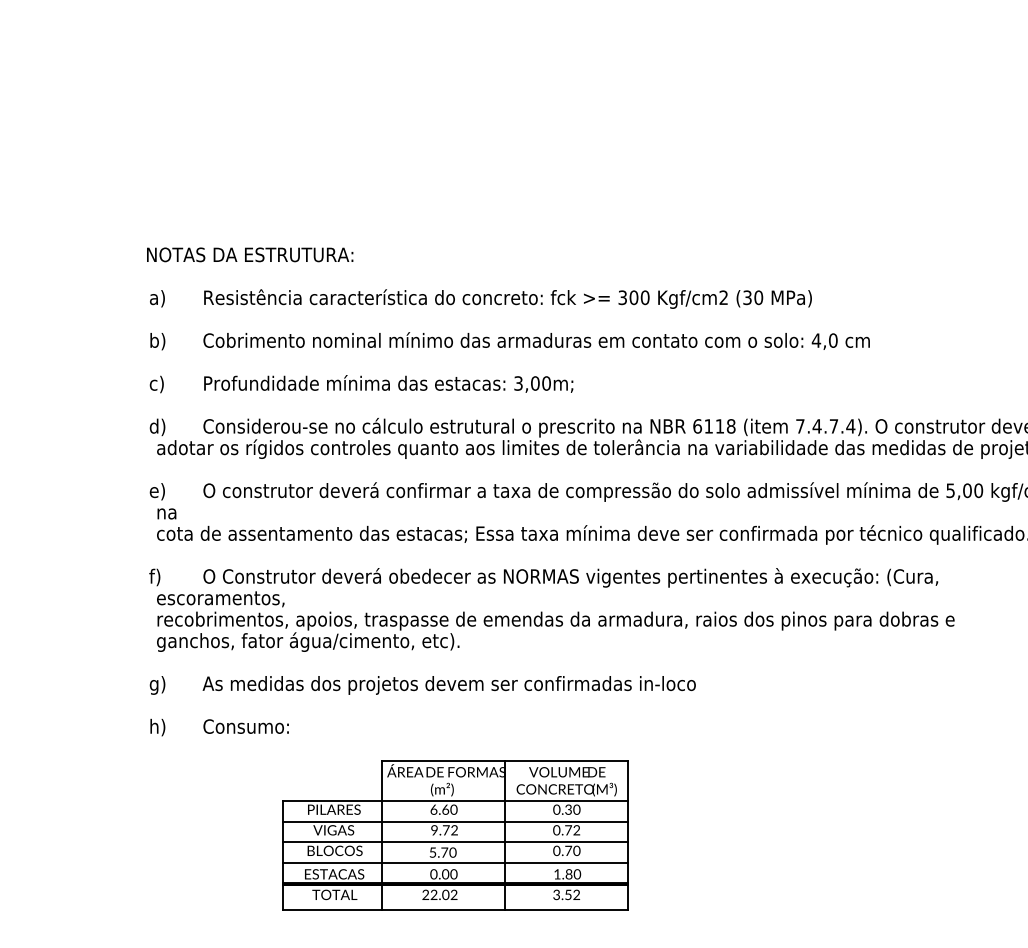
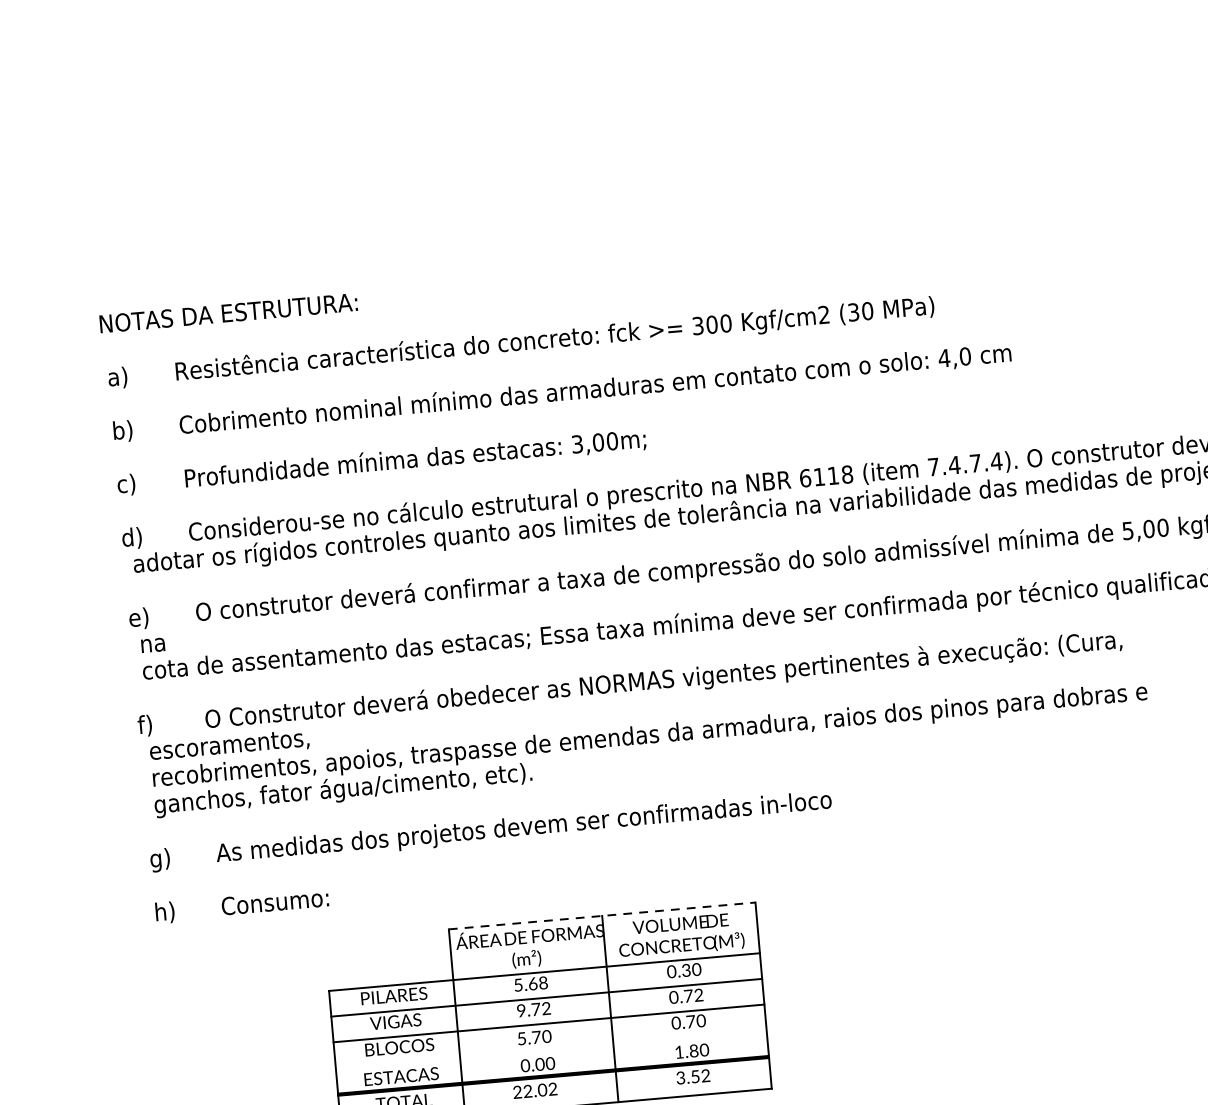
line: (505, 760) -> (602, 915), solid -> dashed
text: (443, 809) -> (530, 983), 6.60 -> 5.68
line: (455, 862) -> (551, 1048), removed

